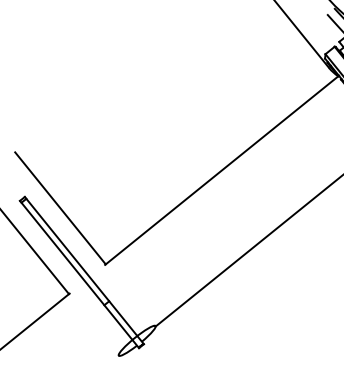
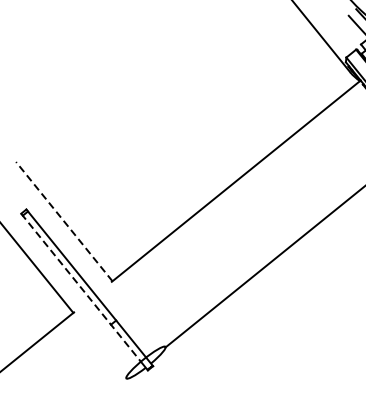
line: (60, 207) -> (64, 220), solid -> dashed
line: (76, 270) -> (81, 287), solid -> dashed

